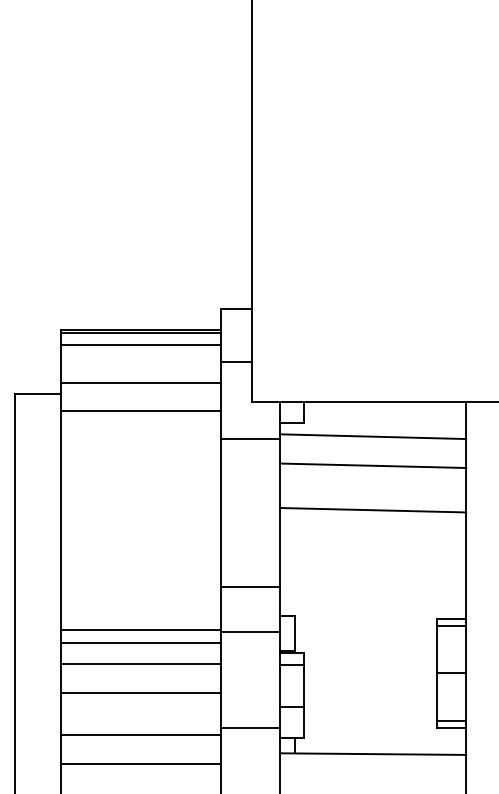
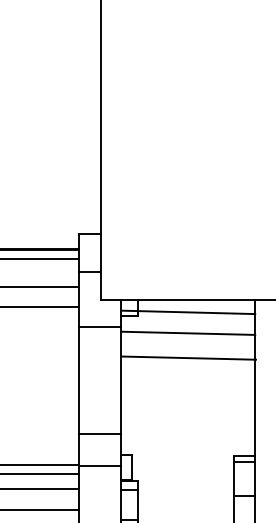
line: (372, 436) -> (187, 312), moved
line: (372, 465) -> (187, 333), moved
line: (372, 510) -> (188, 358), moved

